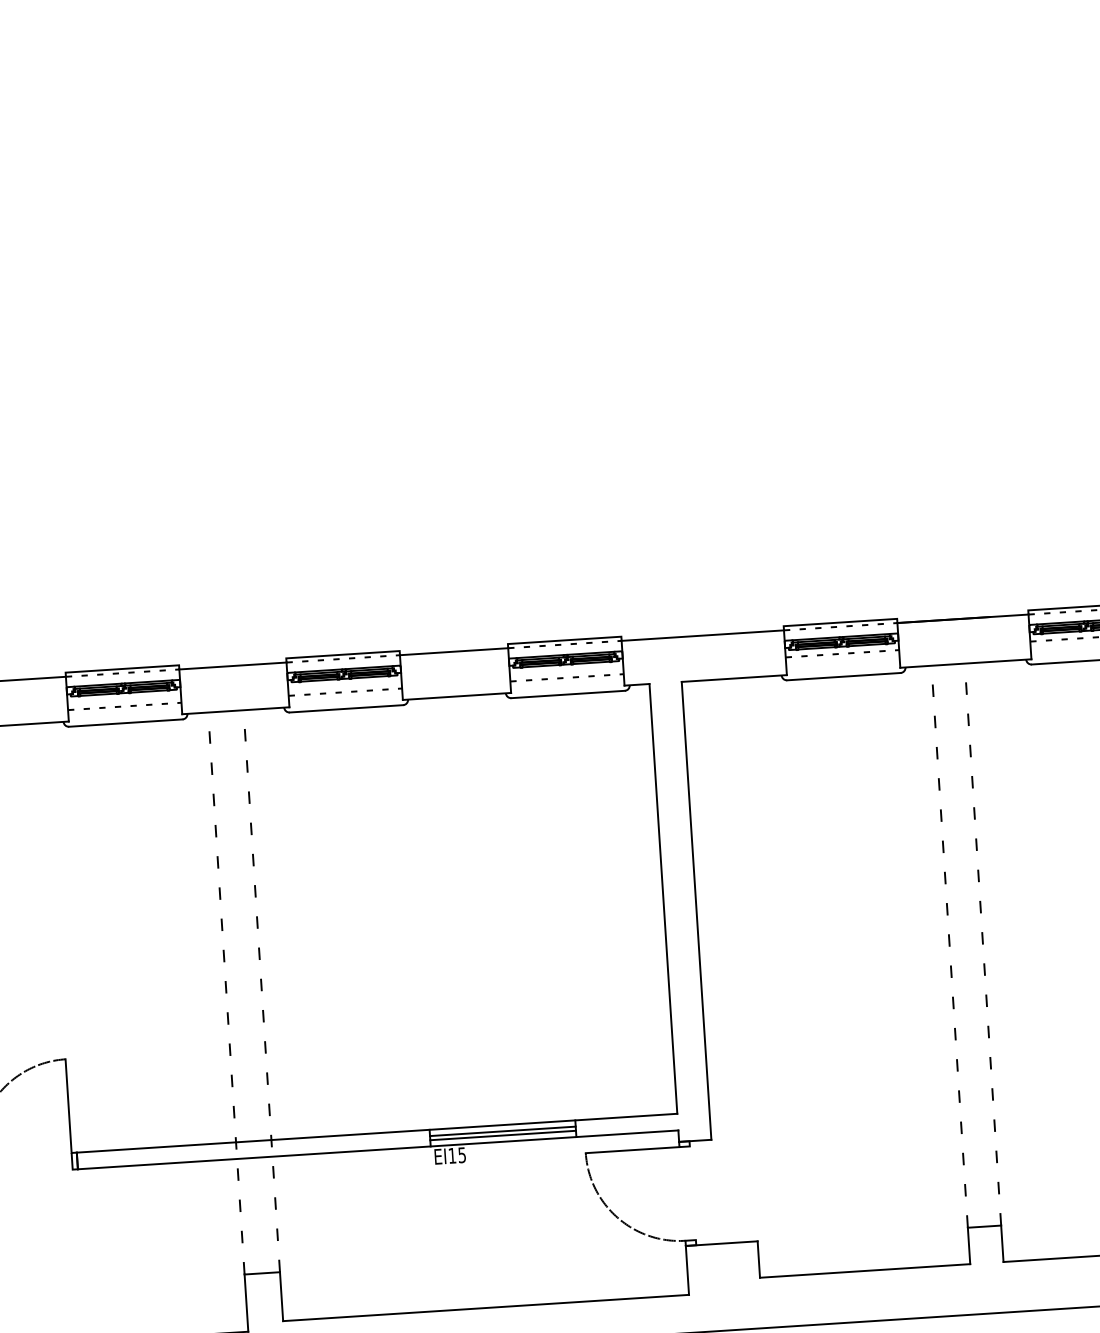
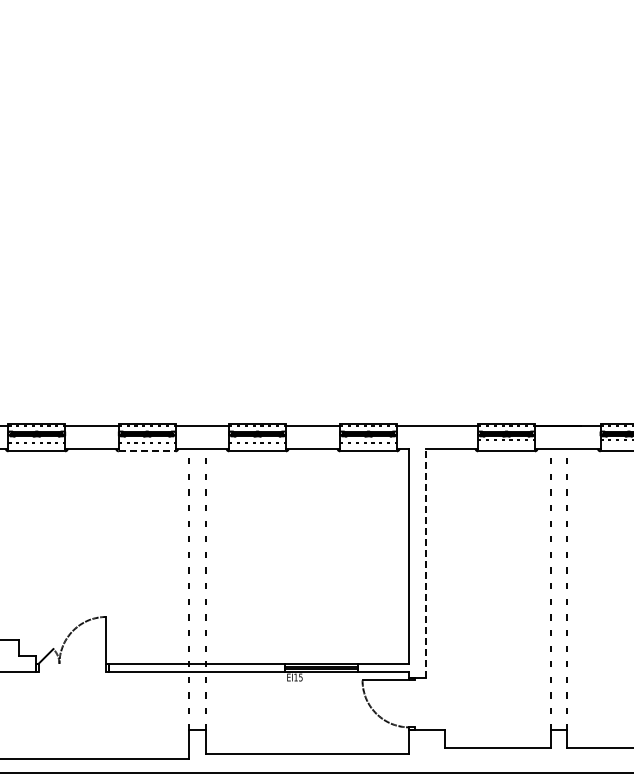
line: (126, 723) -> (147, 451), solid -> dashed
line: (696, 911) -> (425, 563), solid -> dashed

